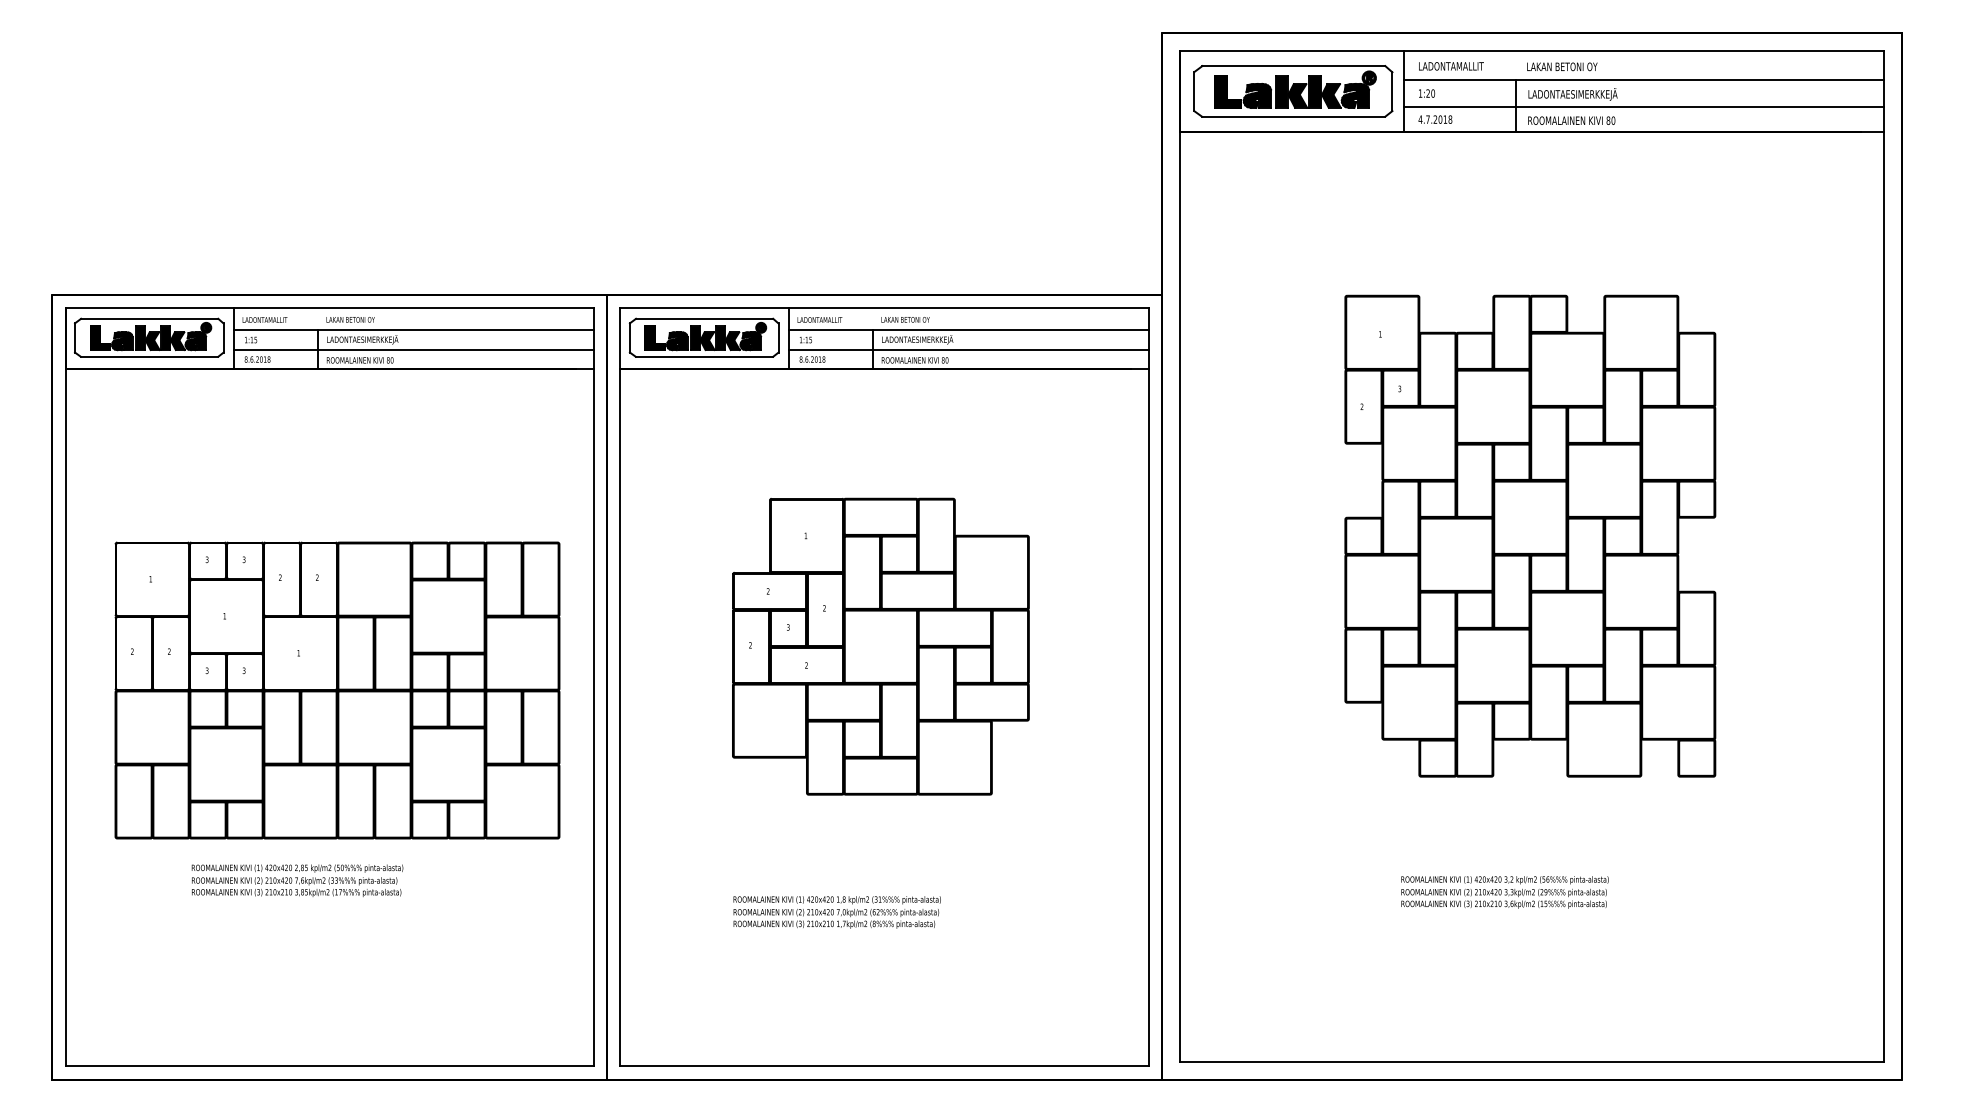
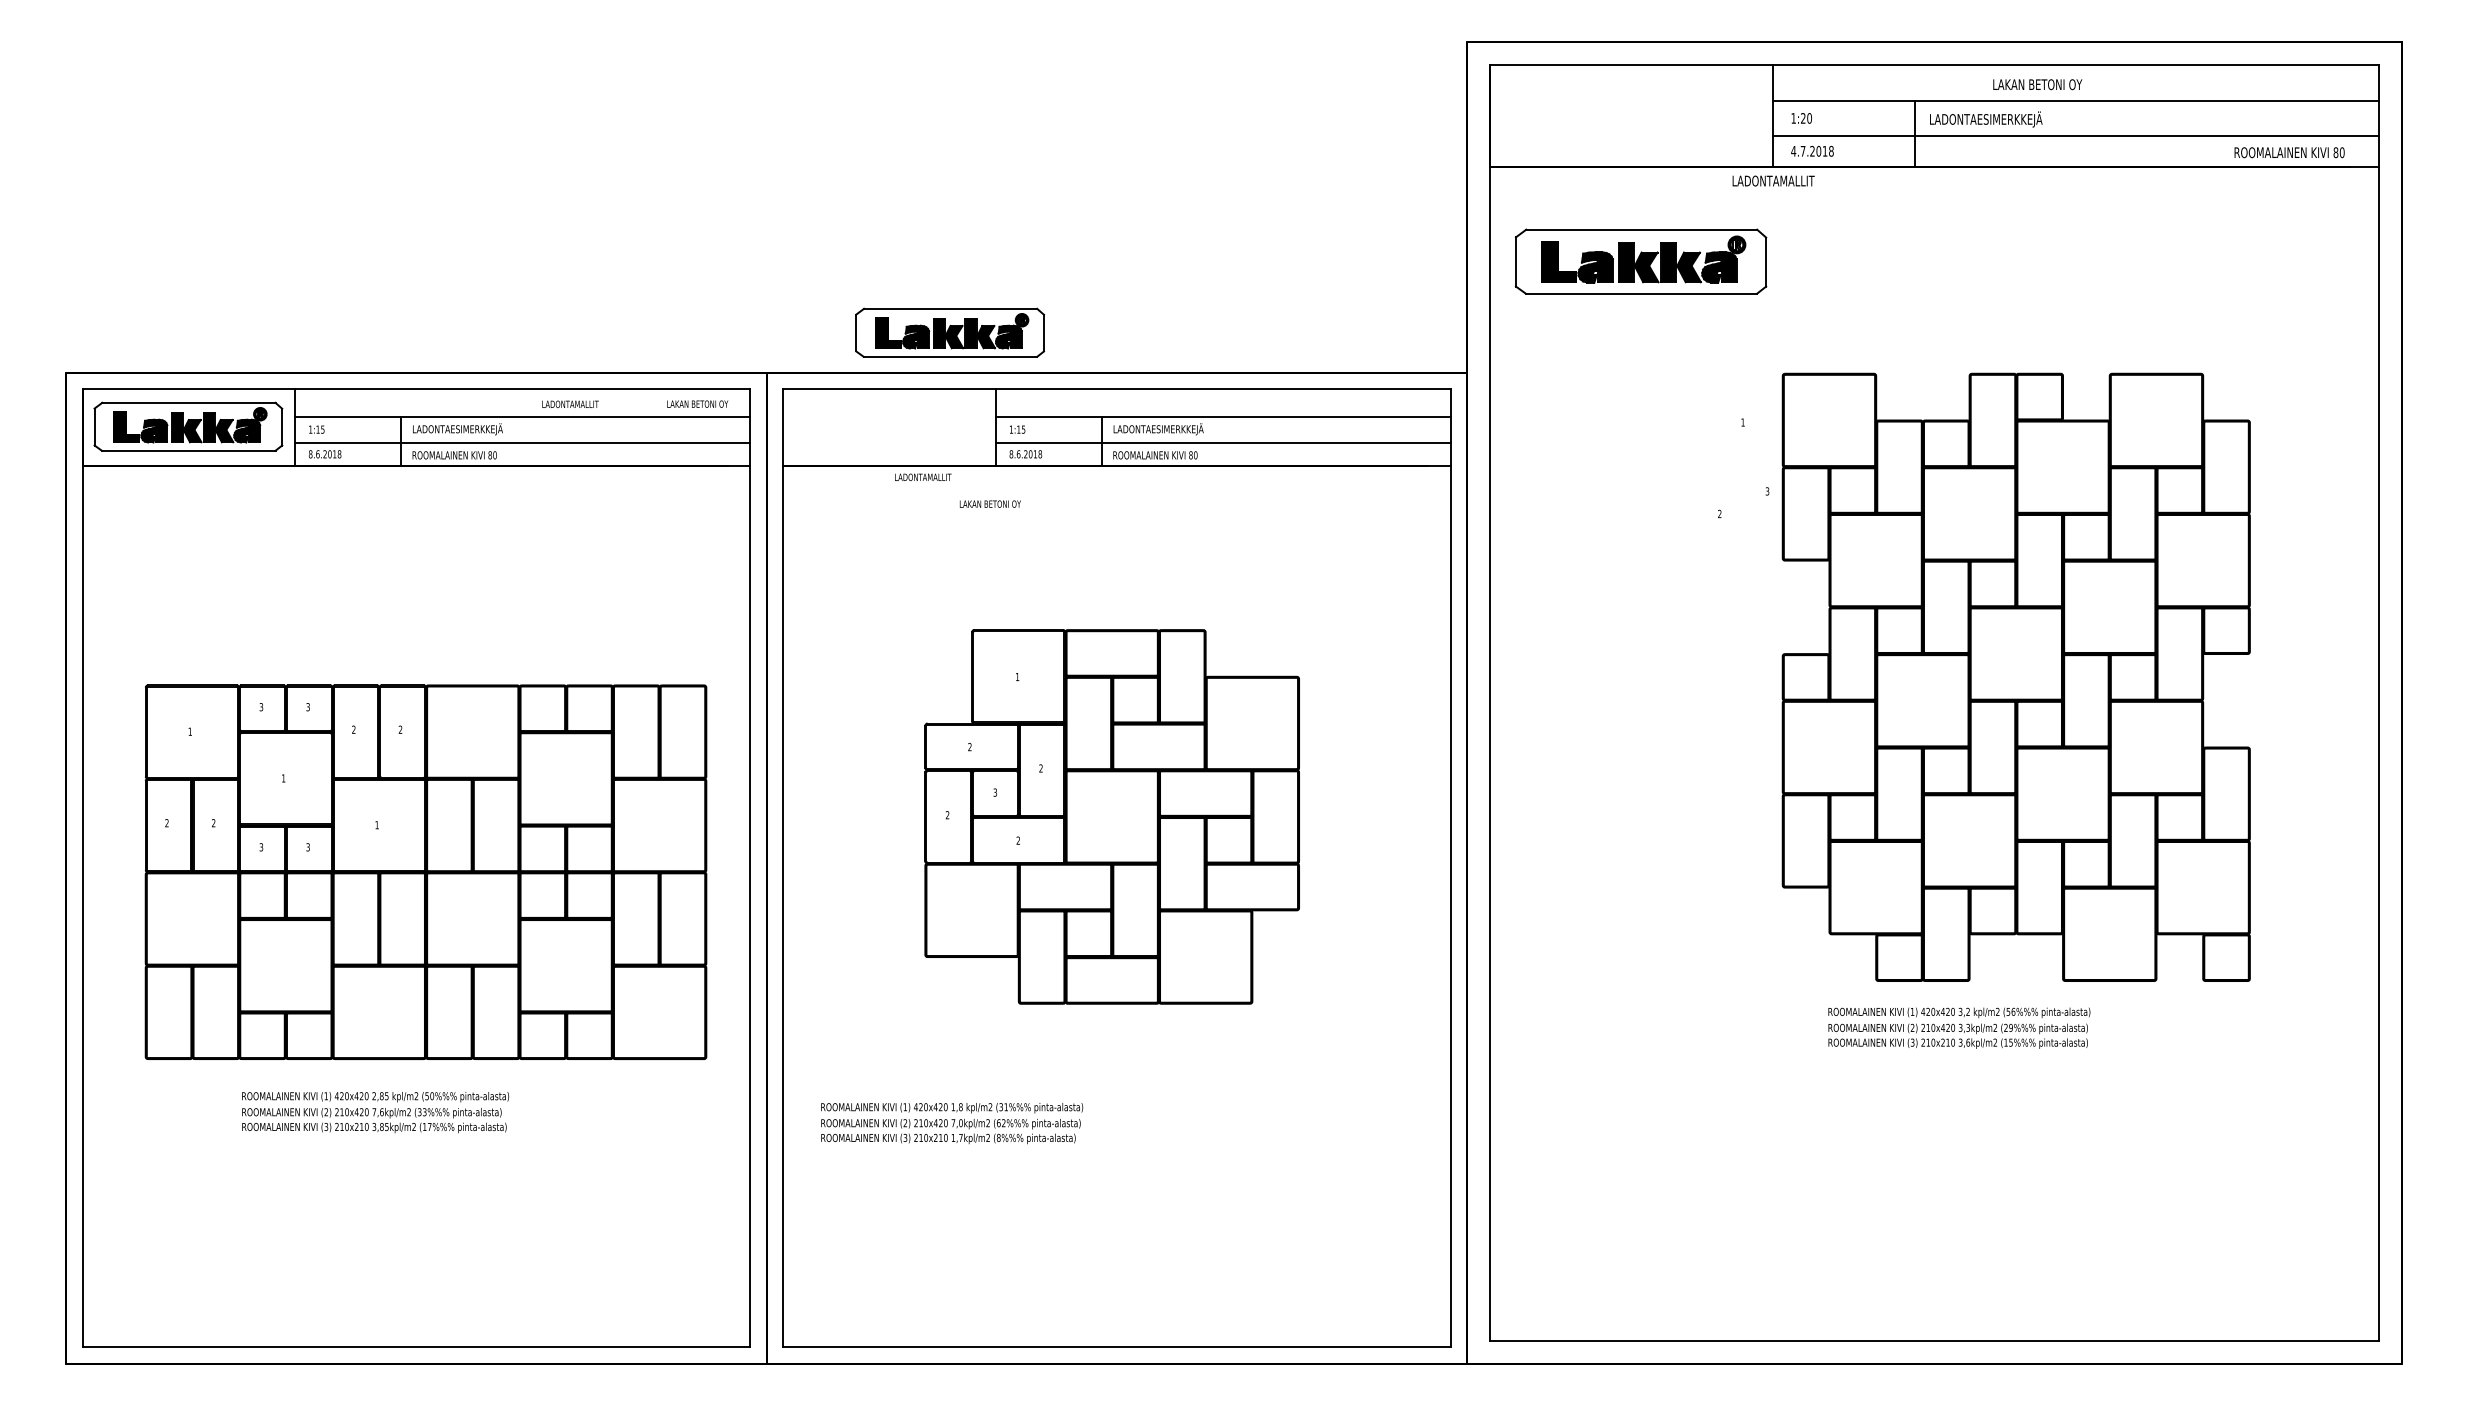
text: (1451, 65) -> (1773, 180), moved
text: (1562, 66) -> (2037, 84), moved
part: (1292, 91) -> (1640, 261), moved
text: (1571, 120) -> (2289, 152), moved
text: (265, 319) -> (570, 403), moved
text: (350, 319) -> (697, 403), moved
text: (904, 319) -> (989, 503), moved
text: (820, 320) -> (923, 477), moved
part: (703, 337) -> (949, 332), moved
part: (1529, 535) -> (2015, 676), moved
text: (1505, 891) -> (1959, 1027), moved
text: (837, 912) -> (952, 1123), moved

